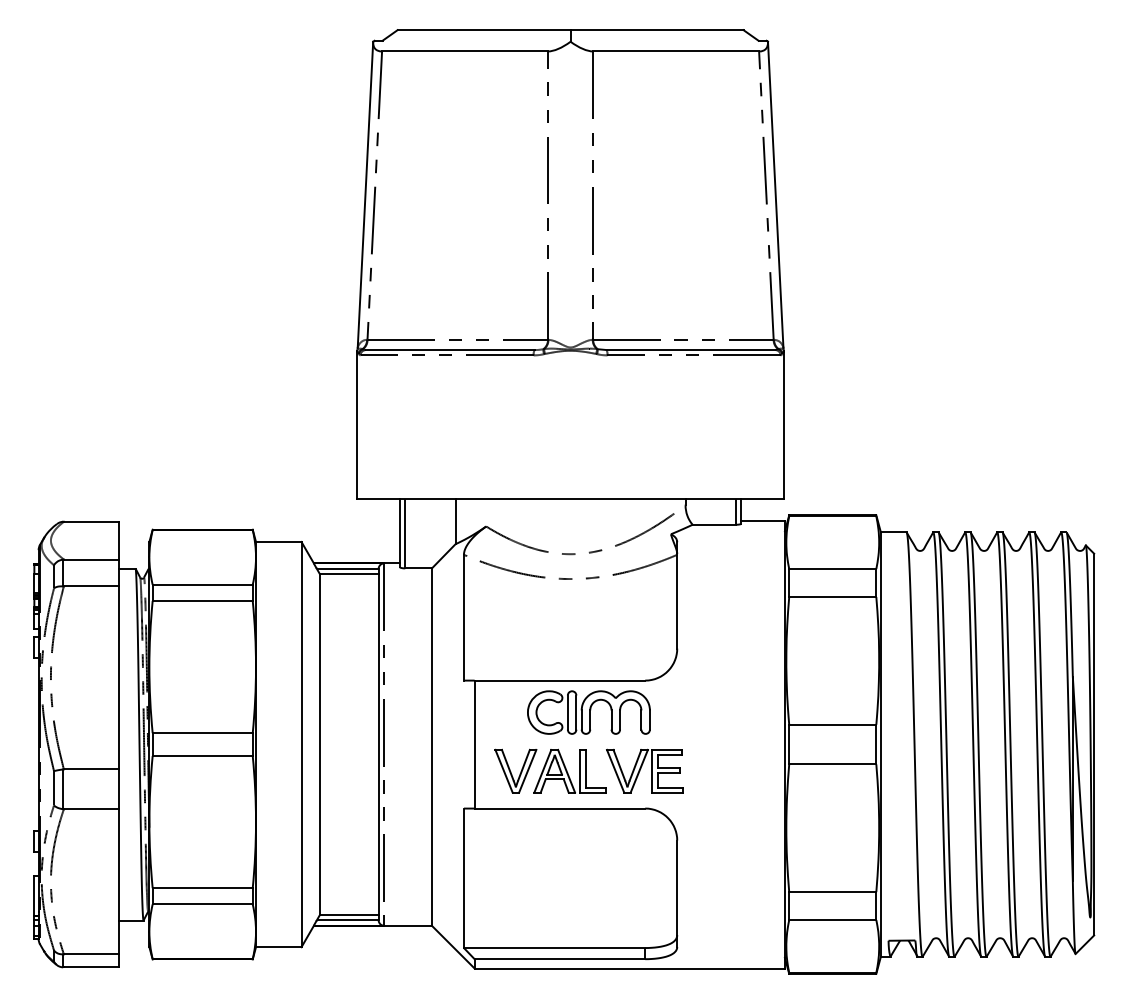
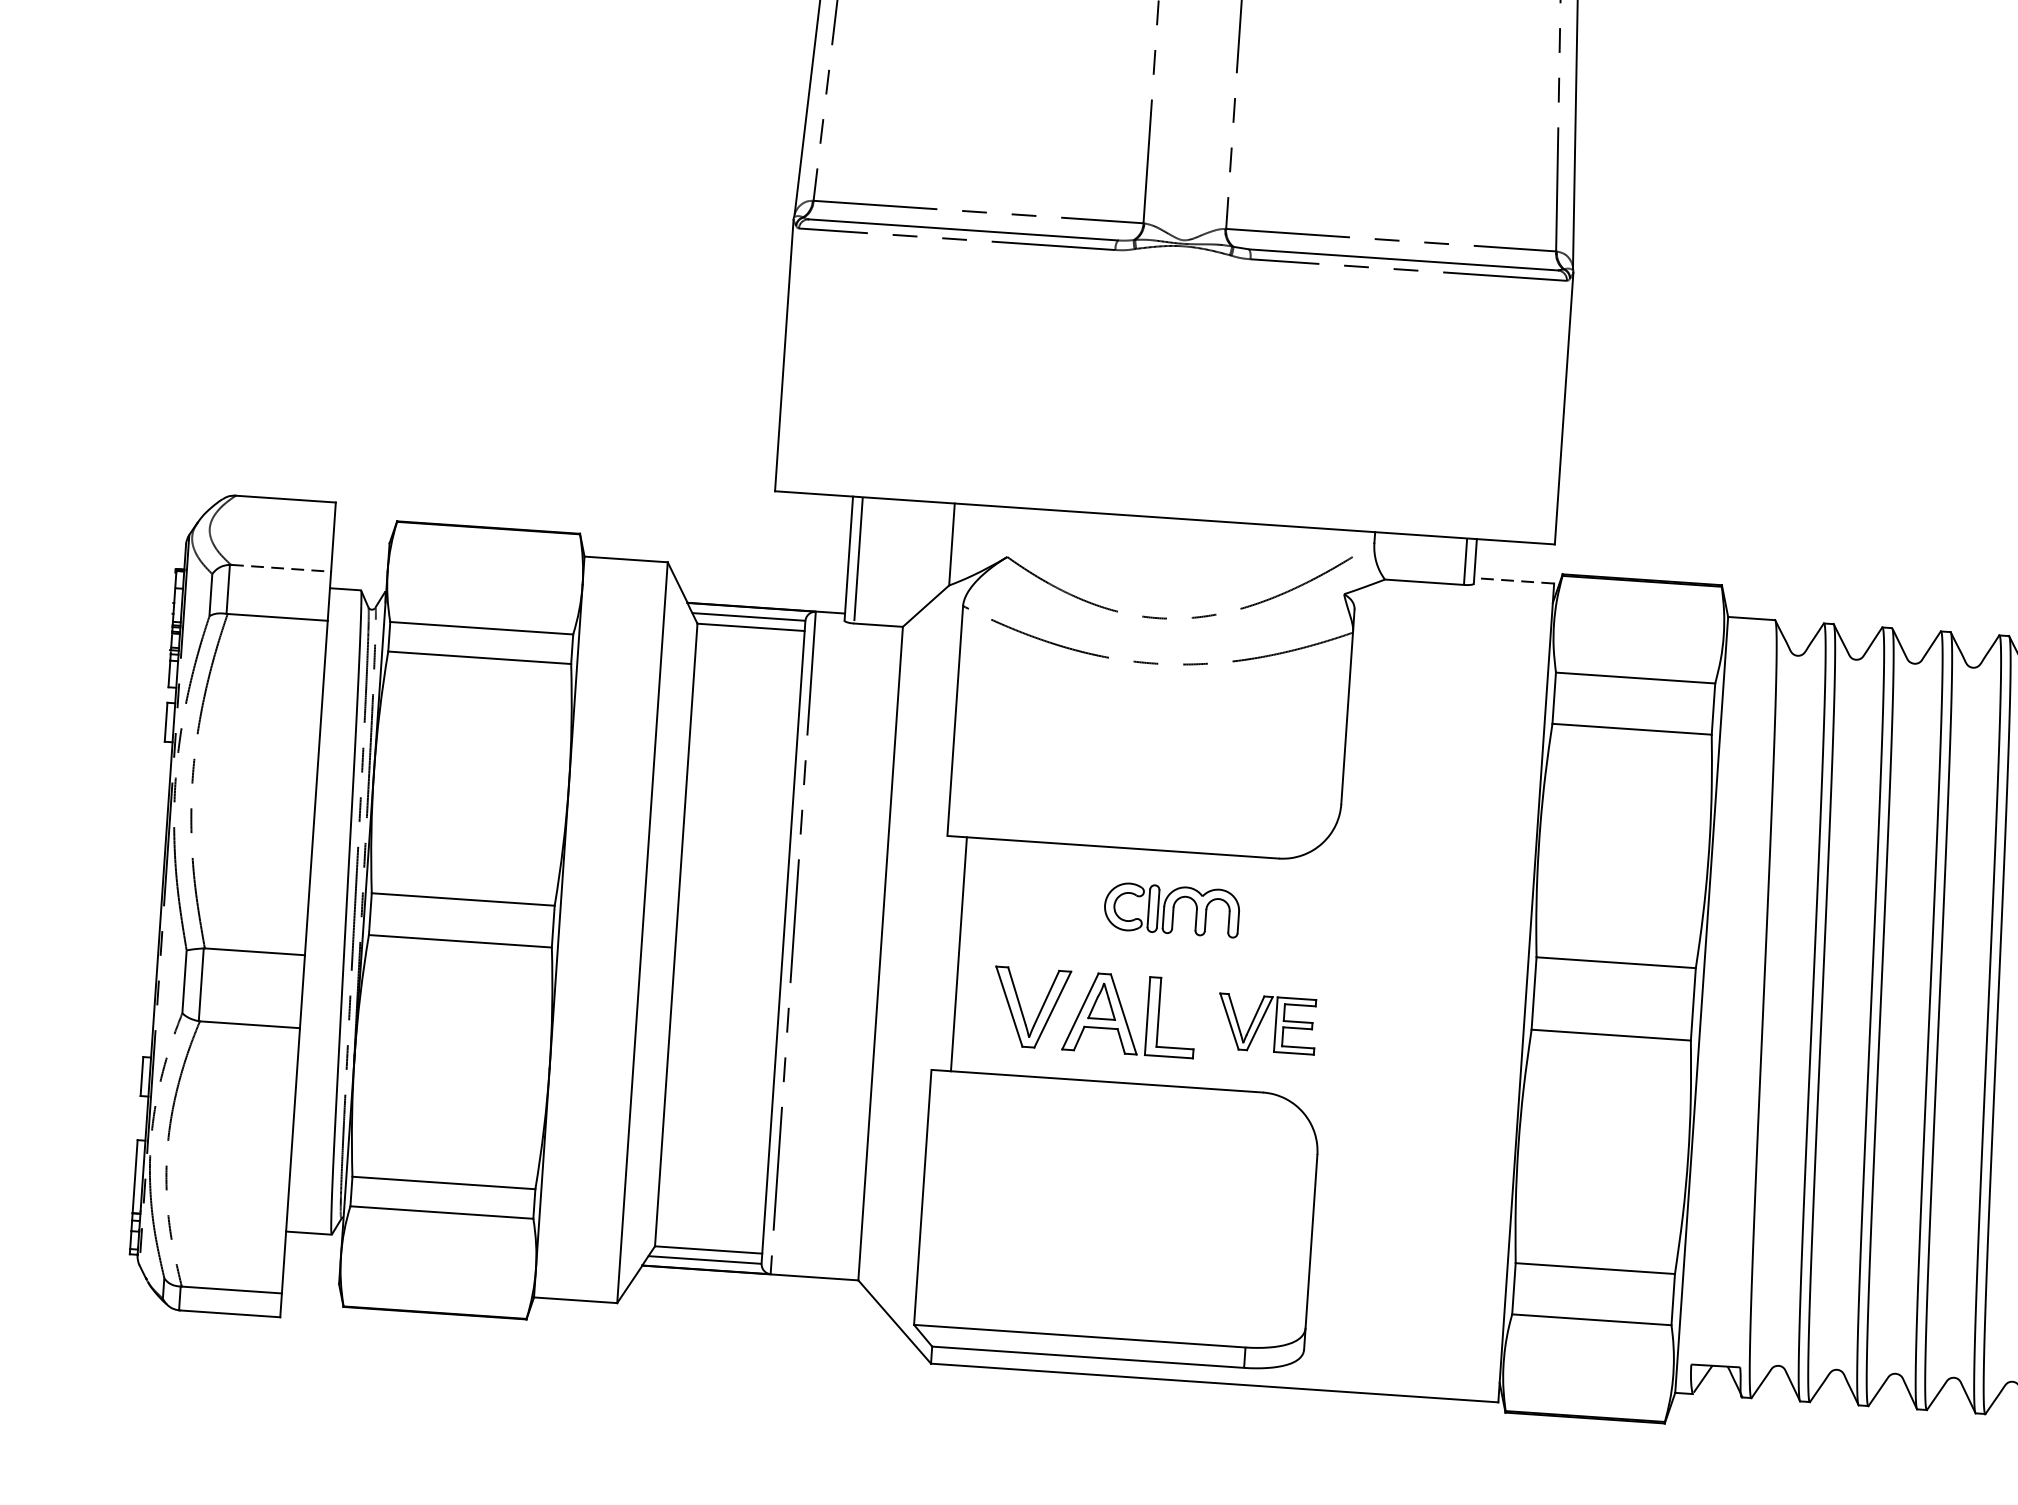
line: (763, 520) -> (1515, 580), solid -> dashed
line: (91, 559) -> (281, 568), solid -> dashed
part: (588, 712) -> (1171, 909), size x0.6
part: (644, 770) -> (1266, 1022), size x0.7

